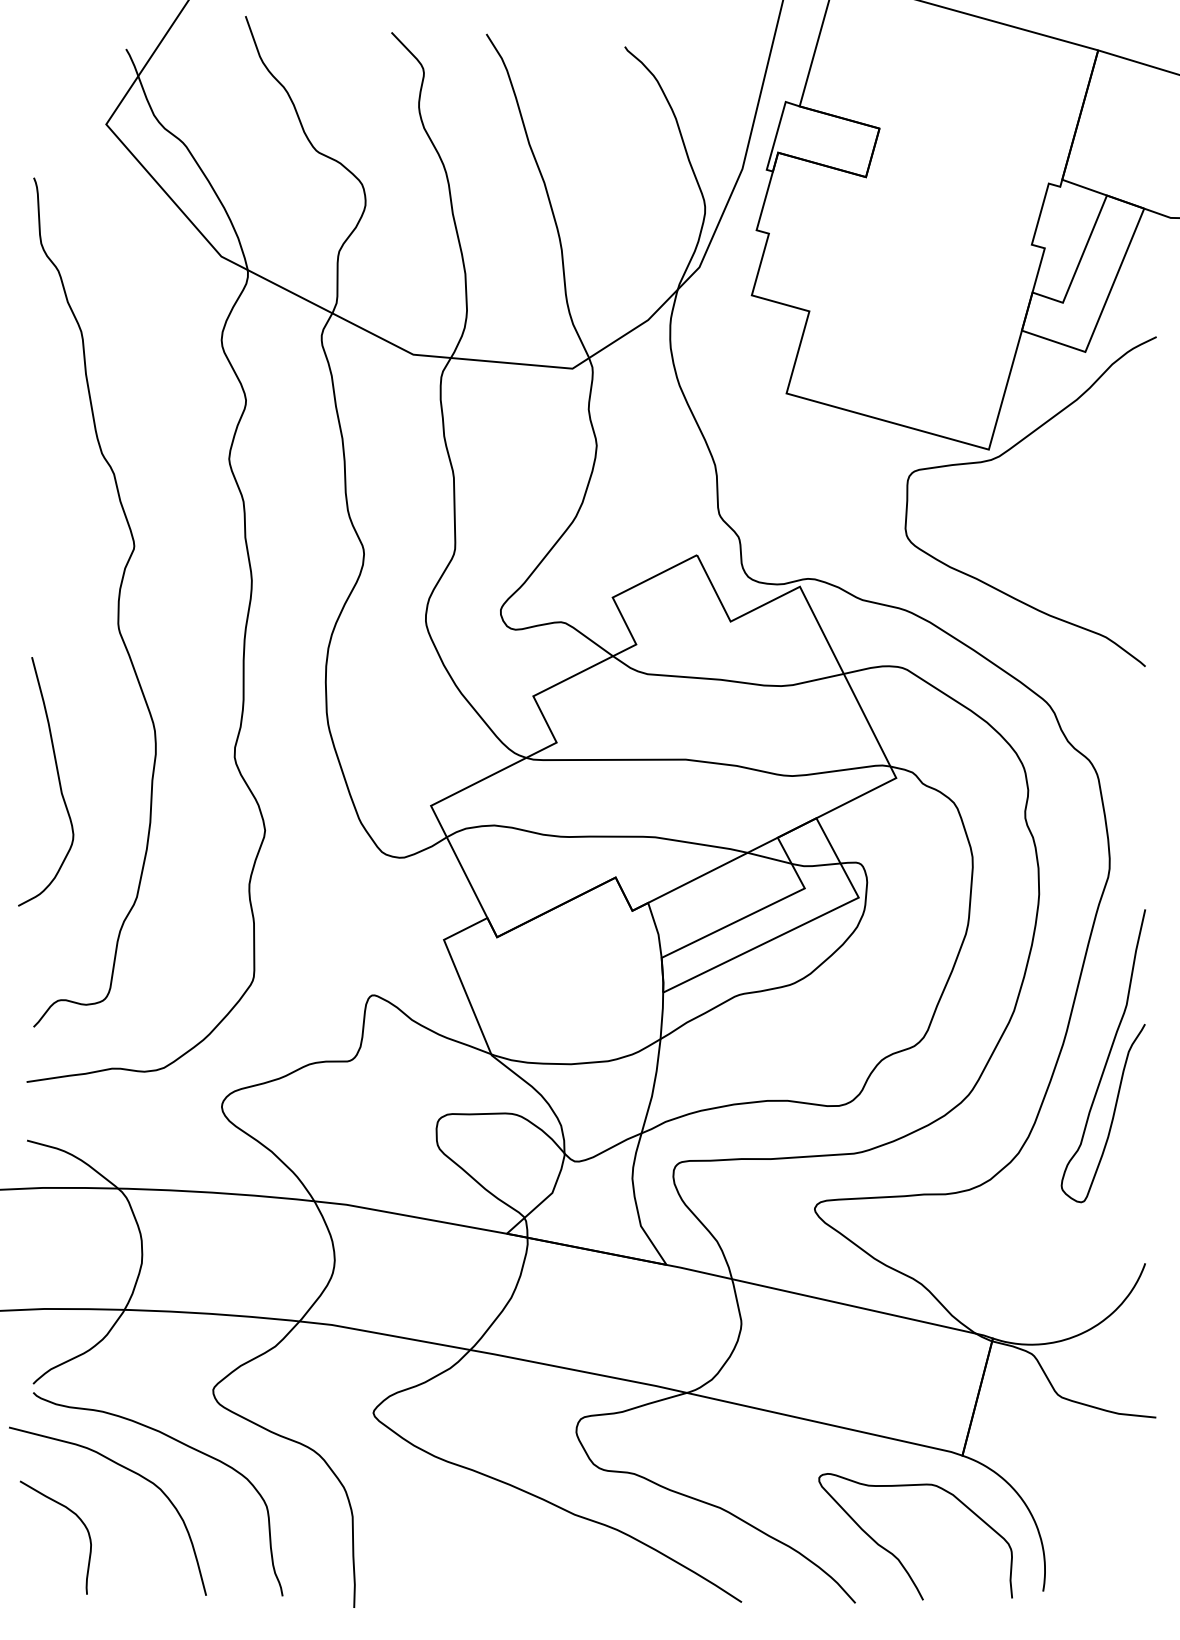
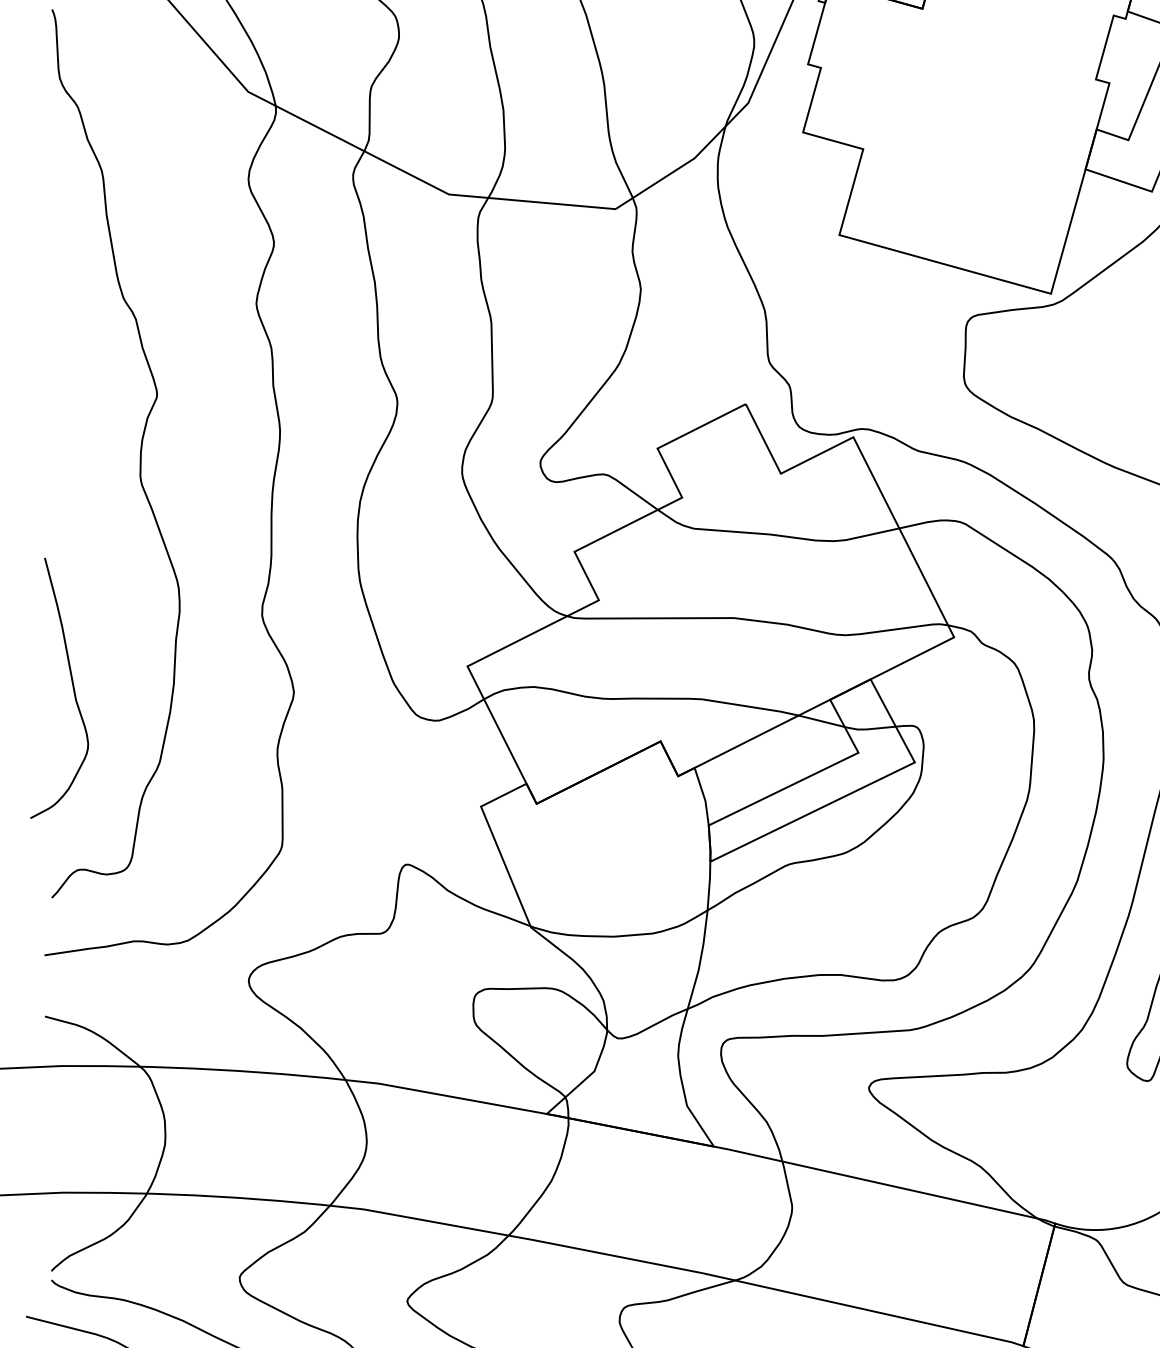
curve: (57, 777) -> (71, 683), moved

